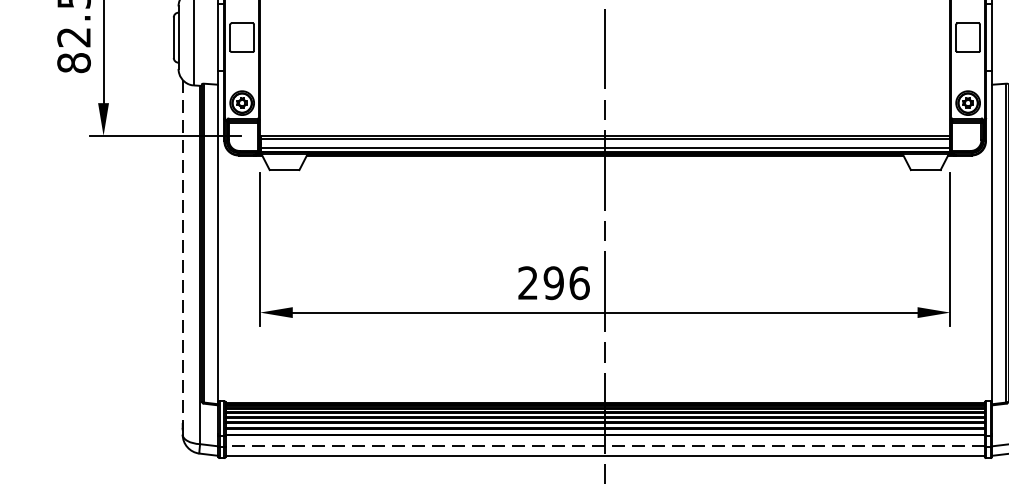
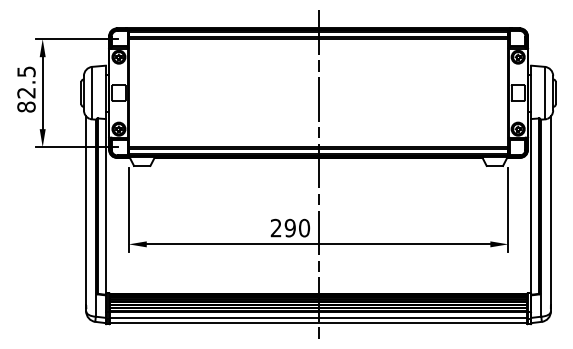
line: (183, 252) -> (86, 211), dashed -> solid
text: (579, 281) -> (304, 227), 296 -> 290
line: (605, 445) -> (318, 317), dashed -> solid

